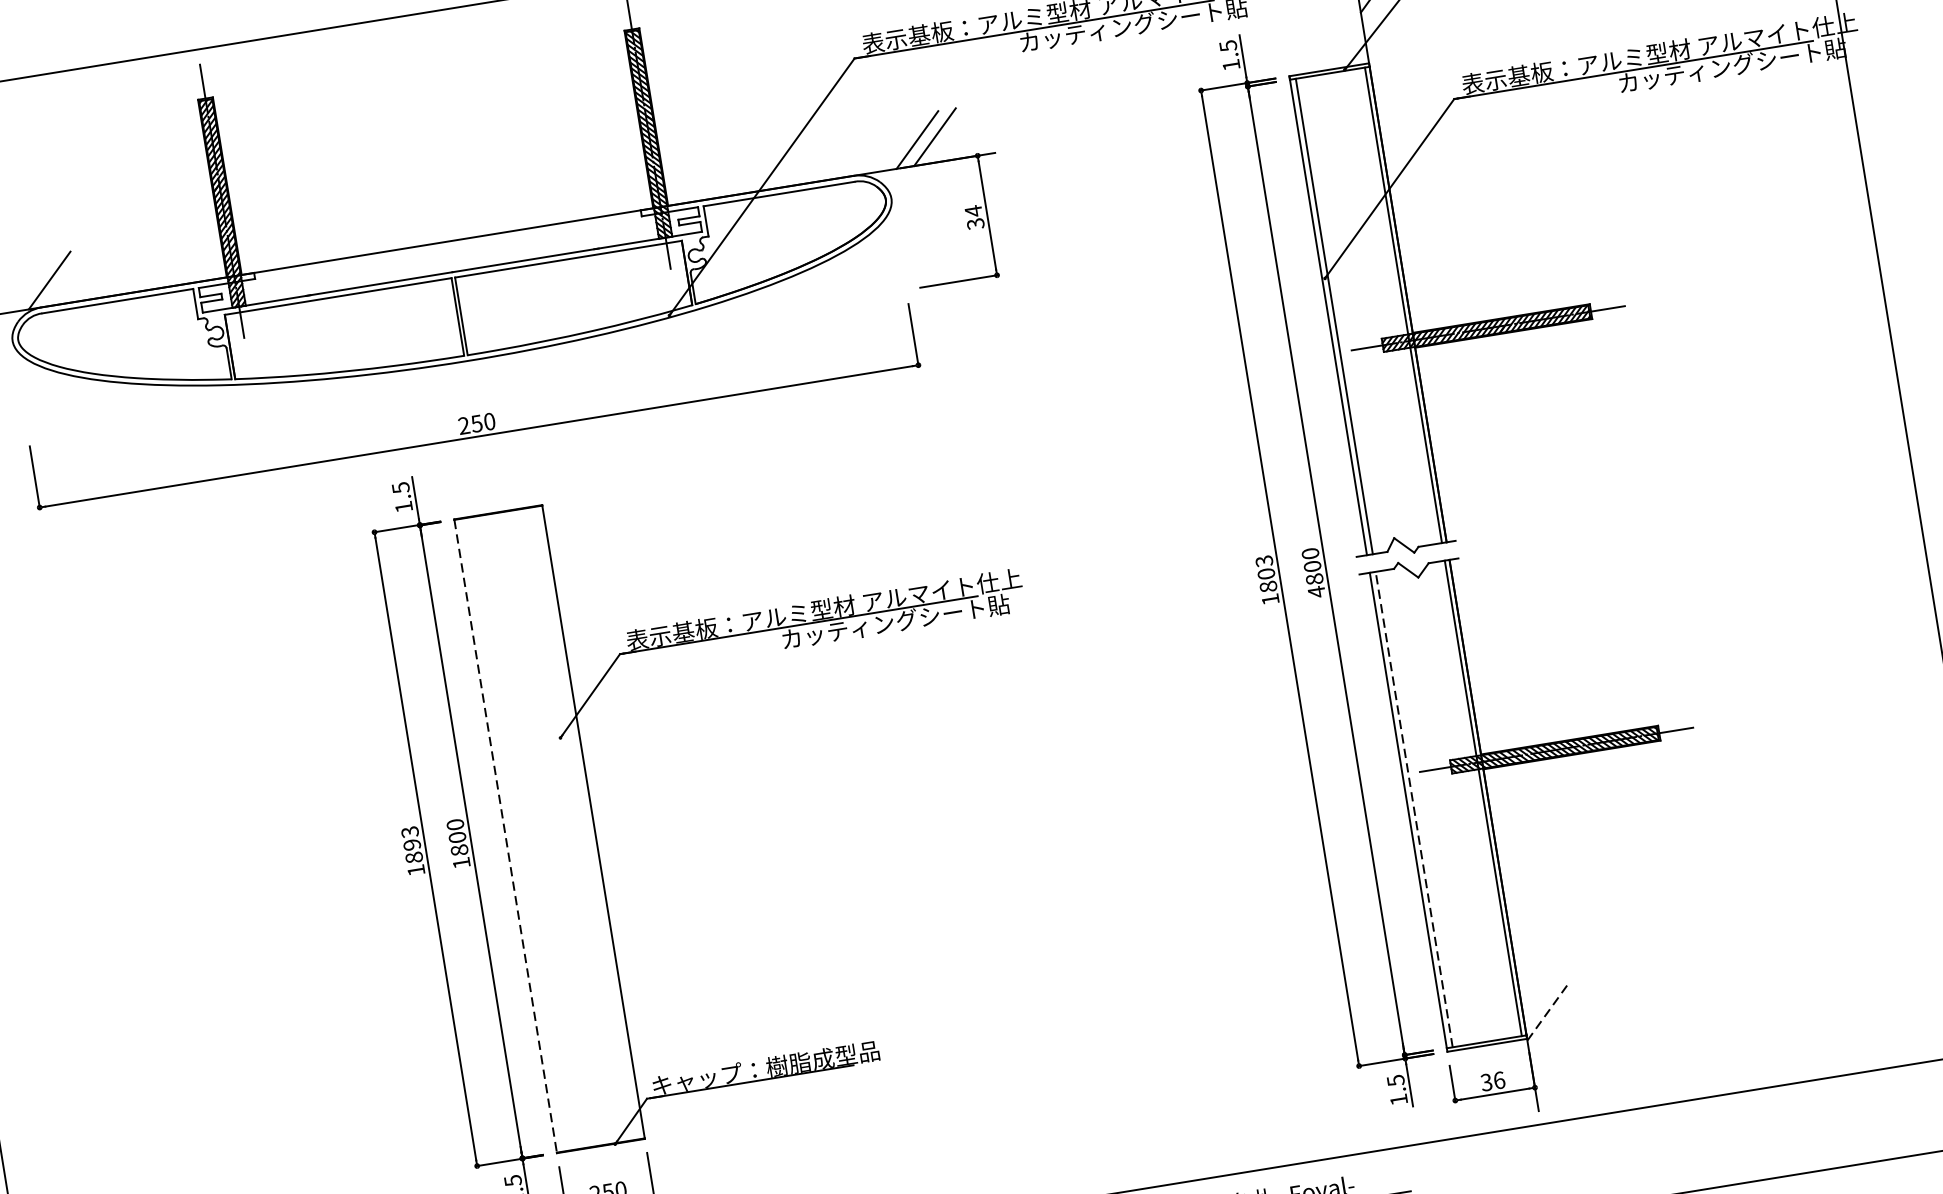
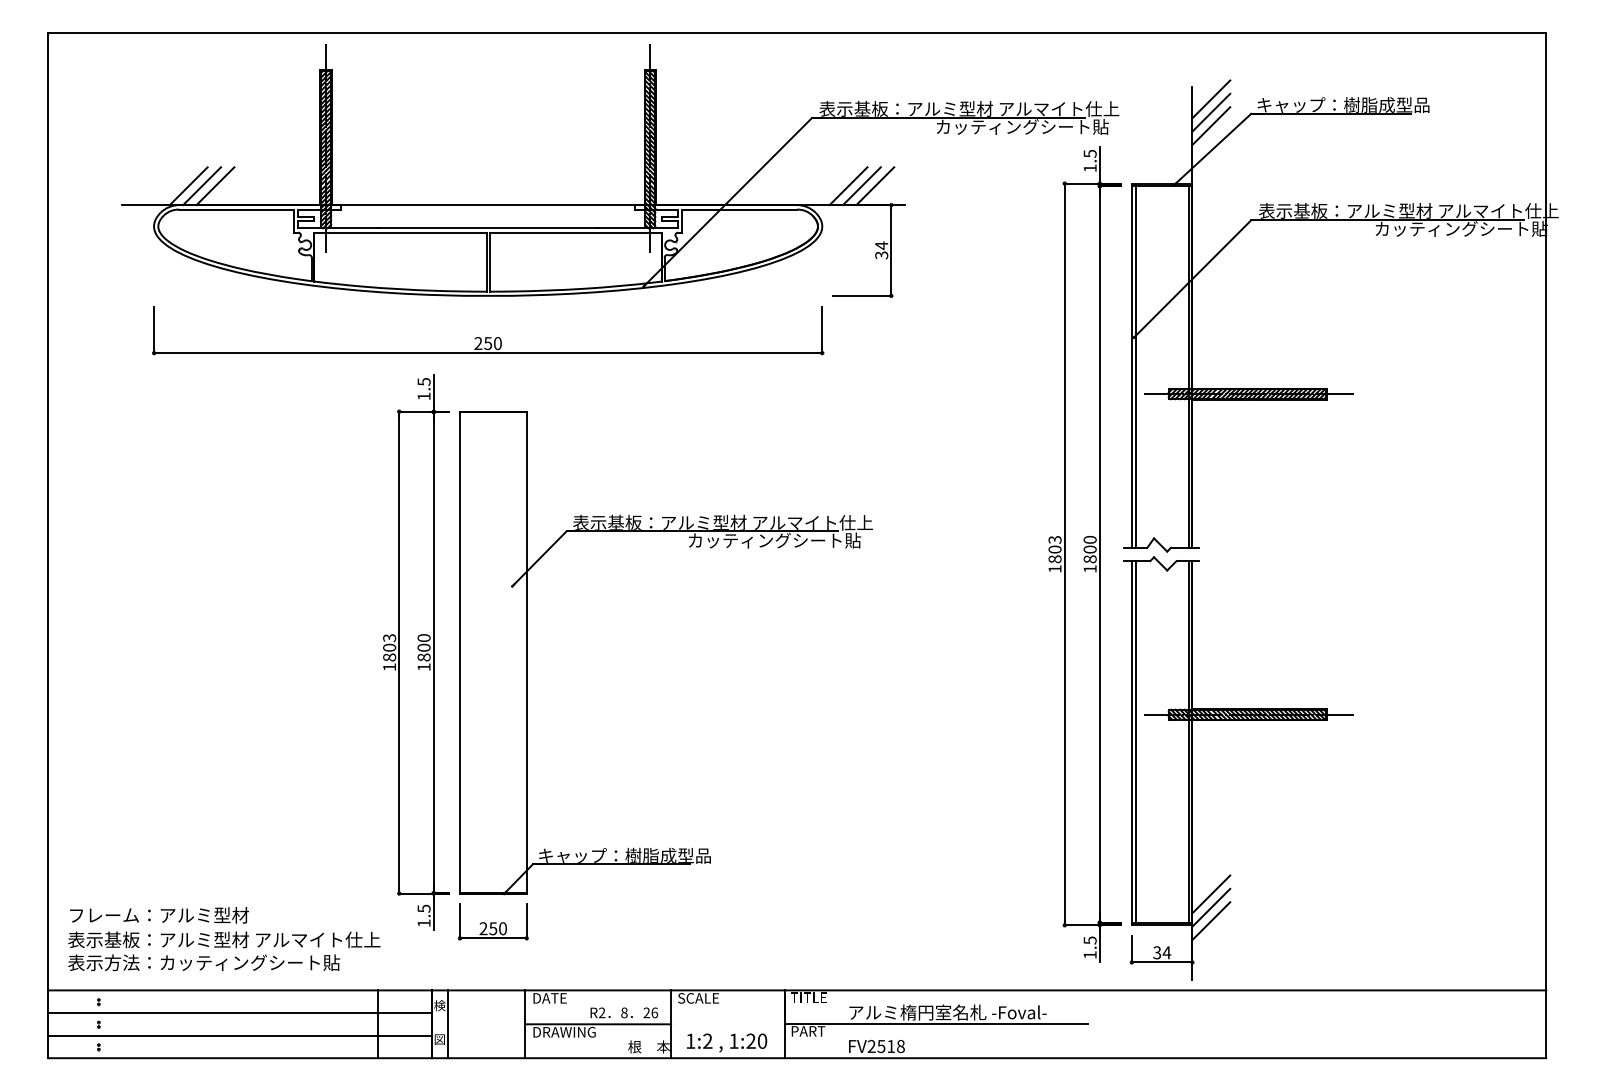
line: (952, 134) -> (875, 186), added
line: (84, 275) -> (215, 186), added
line: (67, 278) -> (202, 186), added
text: (1315, 591) -> (1089, 568), 4800 -> 1800
line: (1414, 809) -> (1136, 741), dashed -> solid
line: (505, 836) -> (459, 652), dashed -> solid
text: (411, 844) -> (389, 647), 1893 -> 1803
line: (1545, 994) -> (1211, 894), added
line: (1548, 1011) -> (1211, 907), dashed -> solid
line: (1551, 1029) -> (1211, 921), added
text: (1498, 1080) -> (1166, 952), 36 -> 34

